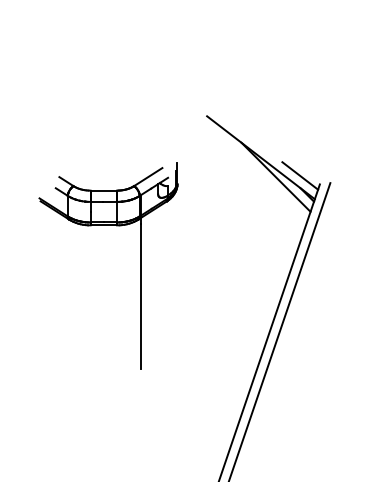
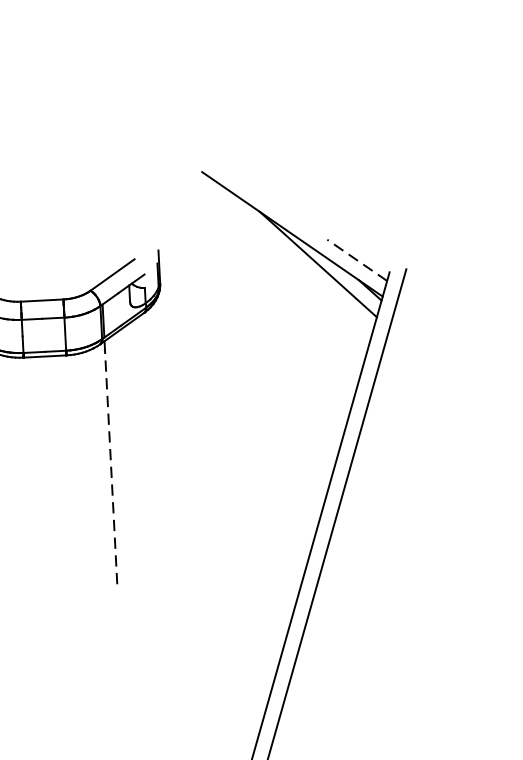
line: (300, 175) -> (357, 259), solid -> dashed
line: (141, 295) -> (111, 466), solid -> dashed

